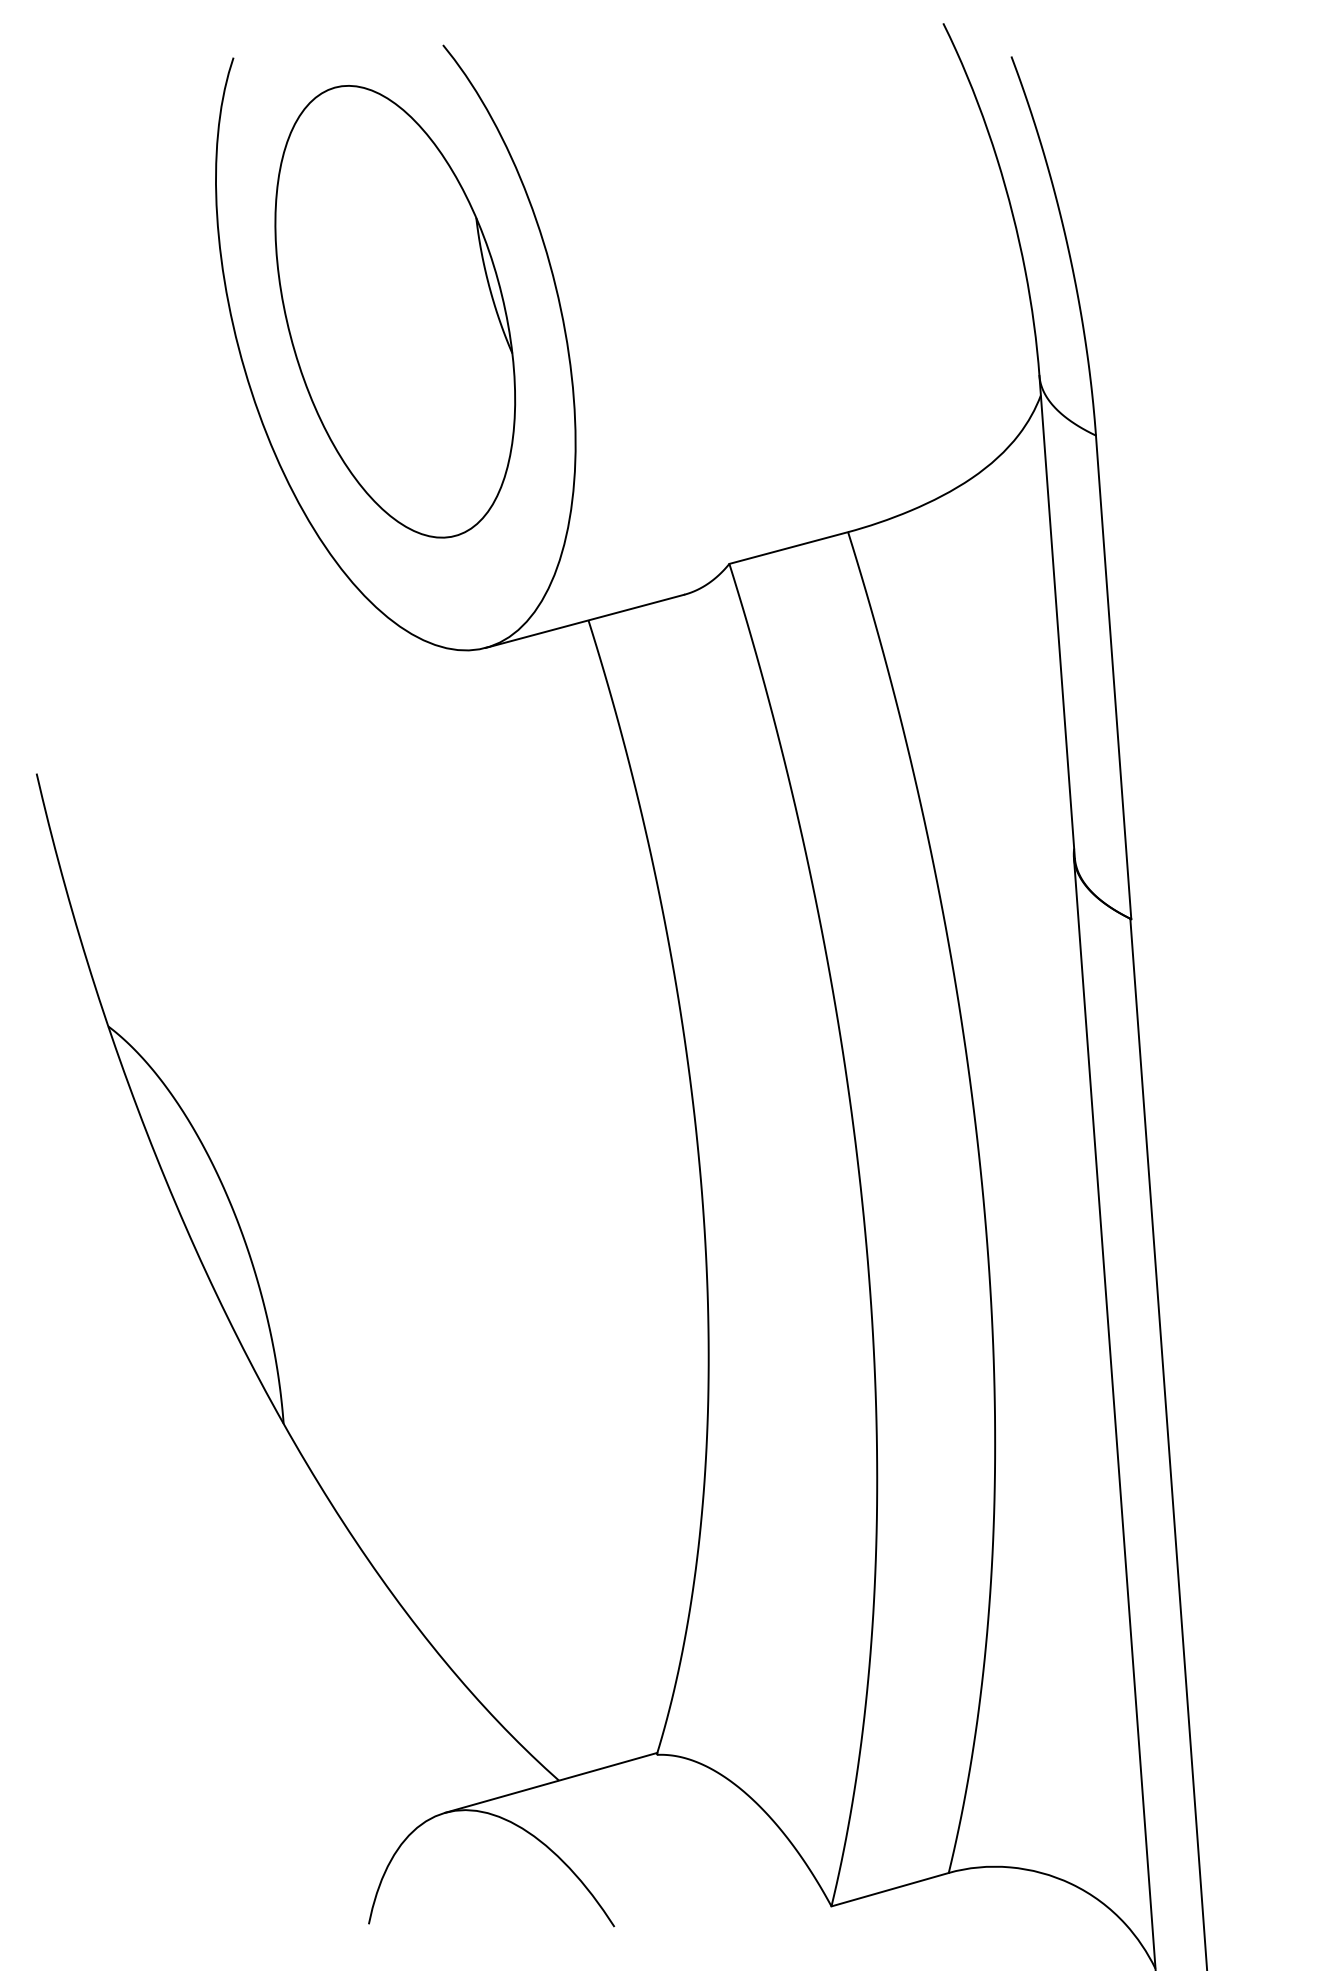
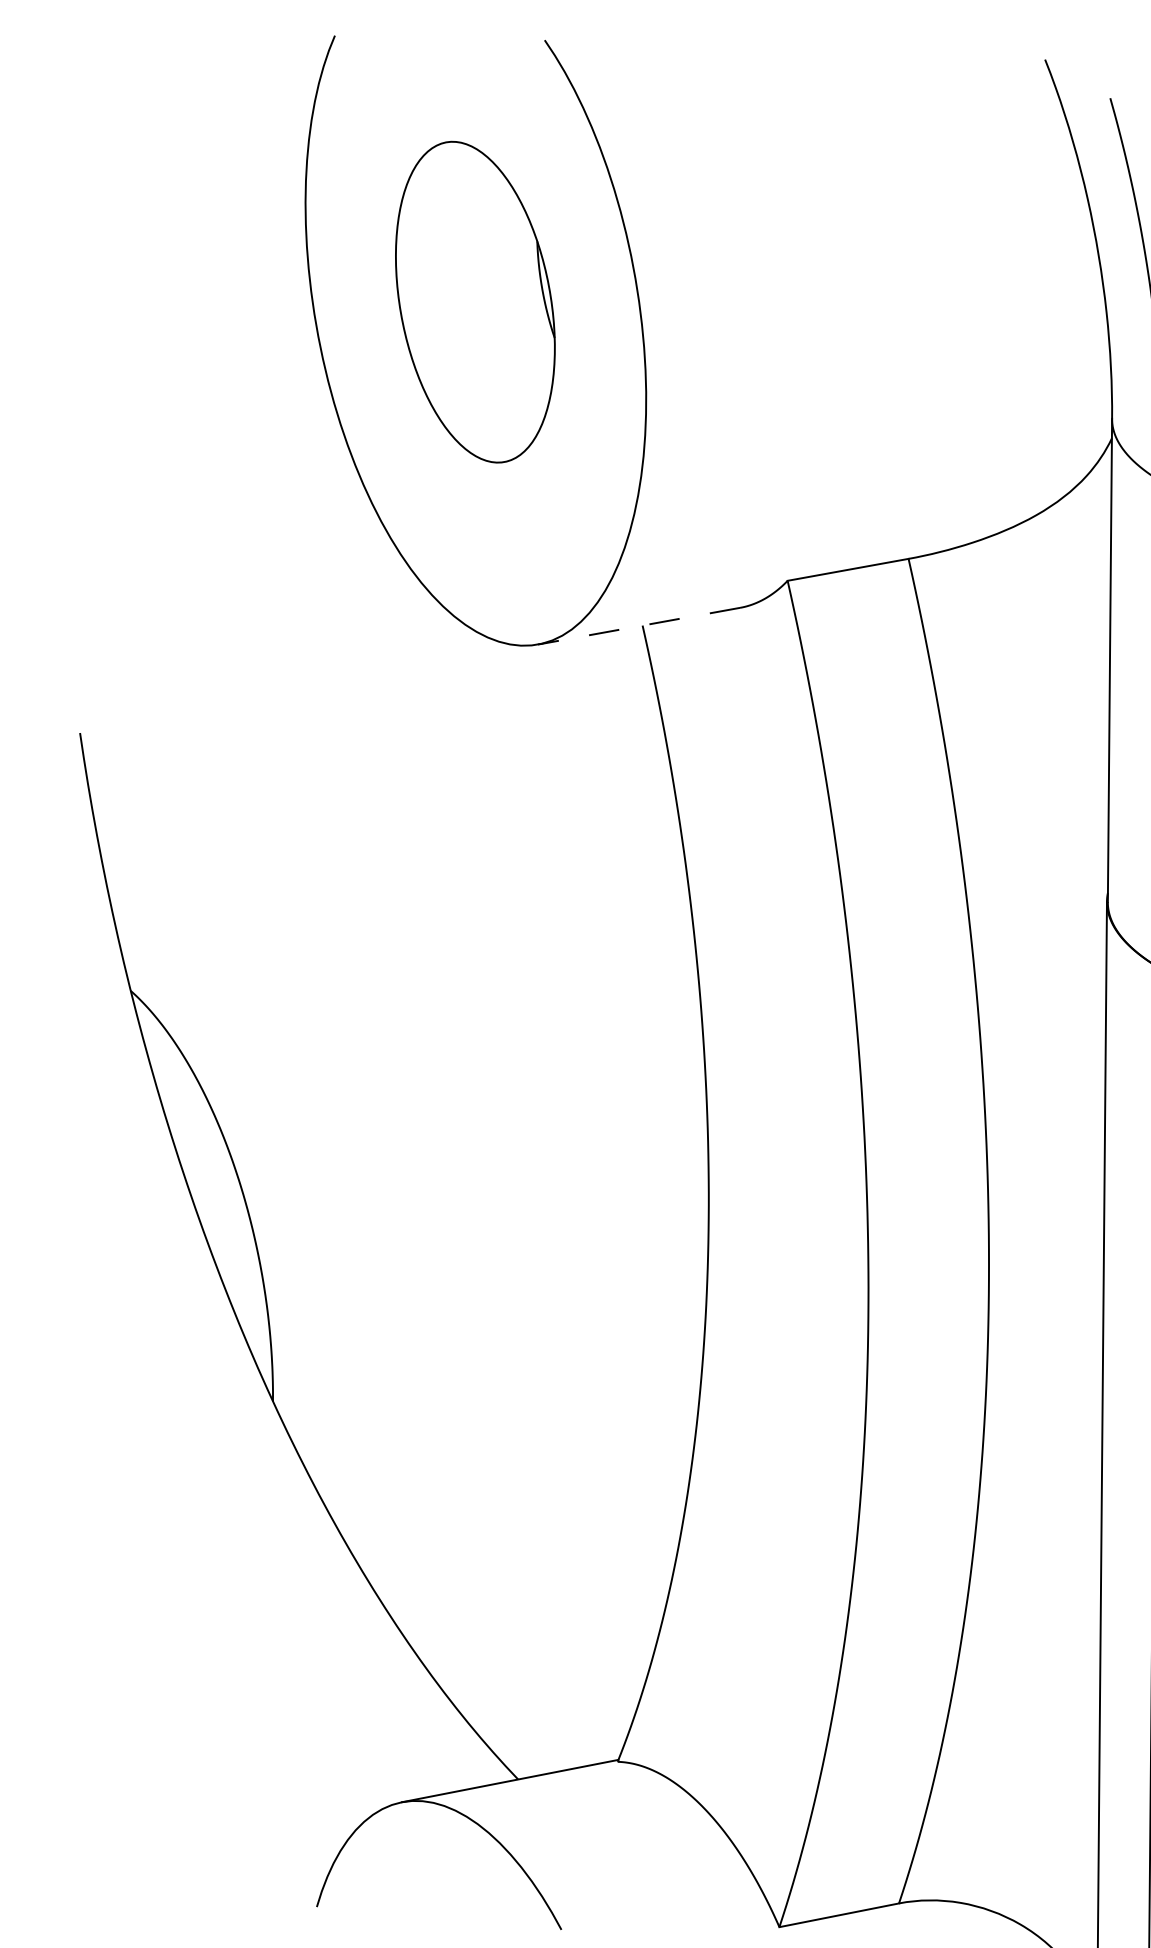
part: (395, 311) -> (475, 301), size x0.7
line: (584, 621) -> (638, 626), solid -> dashed

